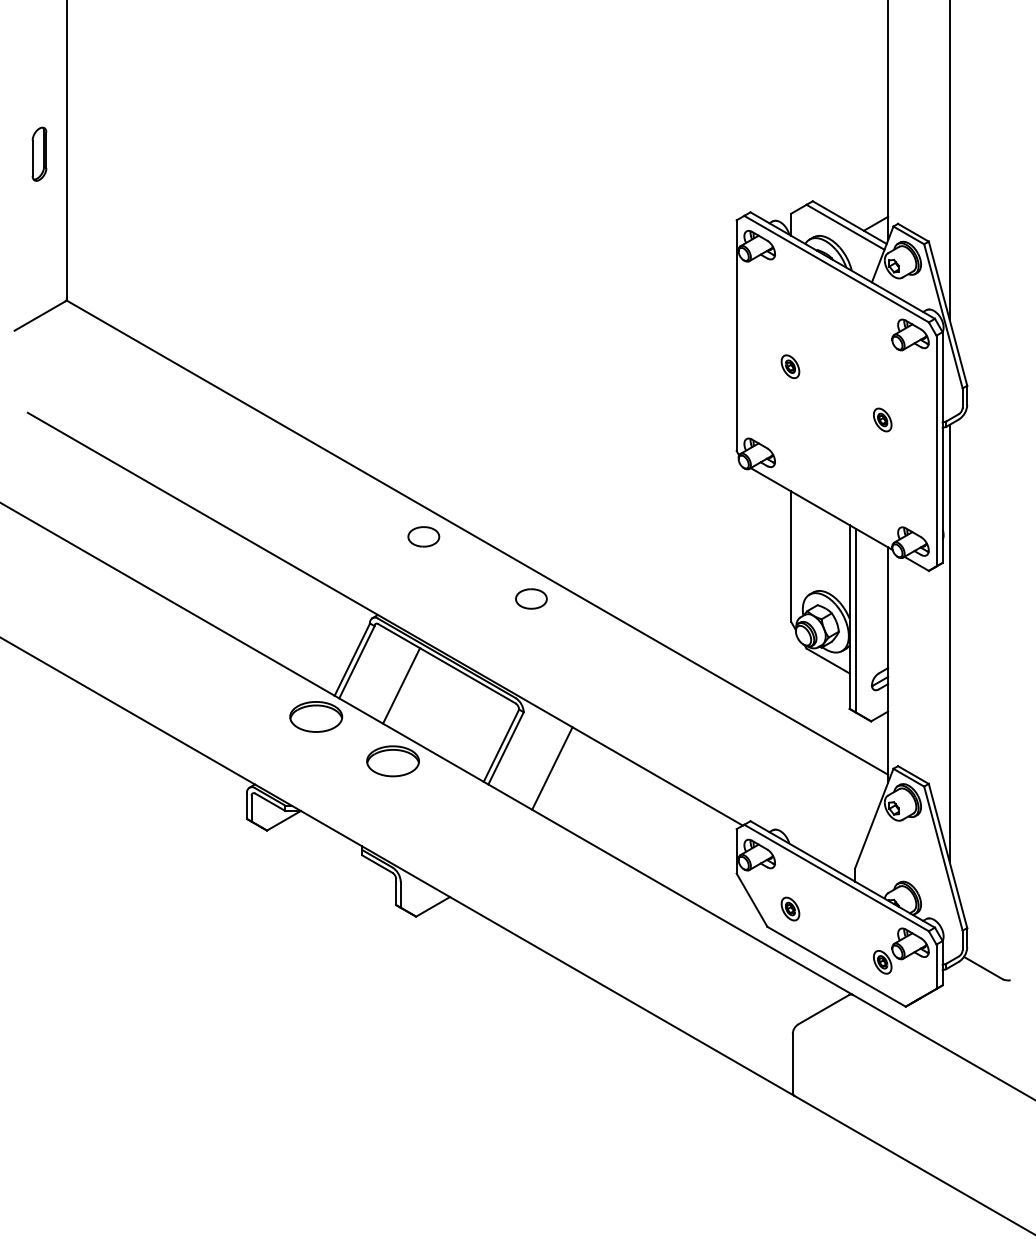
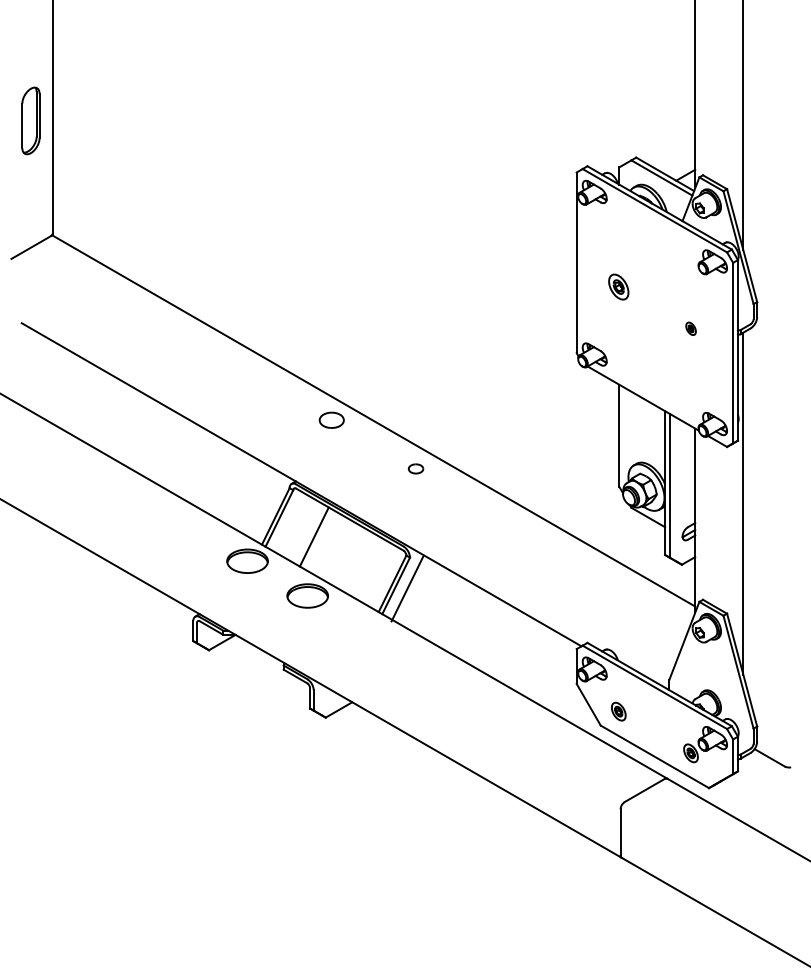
part: (39, 153) -> (30, 120), size x1.6
part: (790, 366) -> (618, 286), size x1.4
part: (882, 419) -> (690, 328), size x0.7
part: (531, 598) -> (416, 468), size x0.6
line: (552, 768) -> (407, 589), moved

